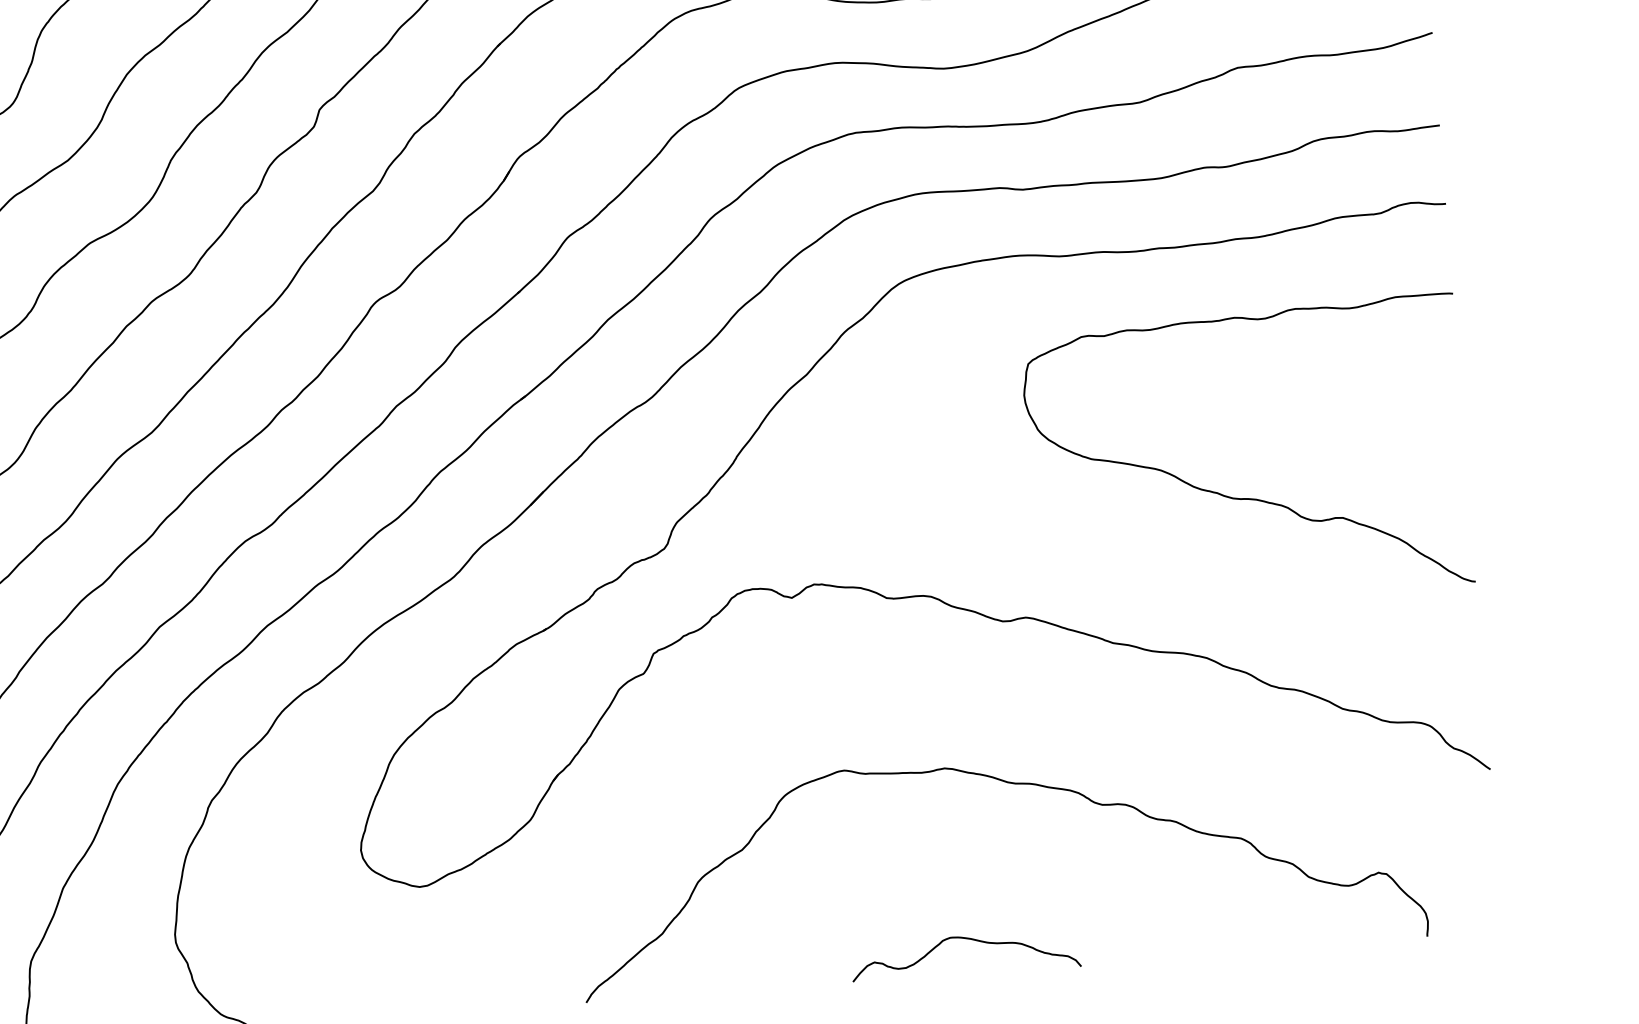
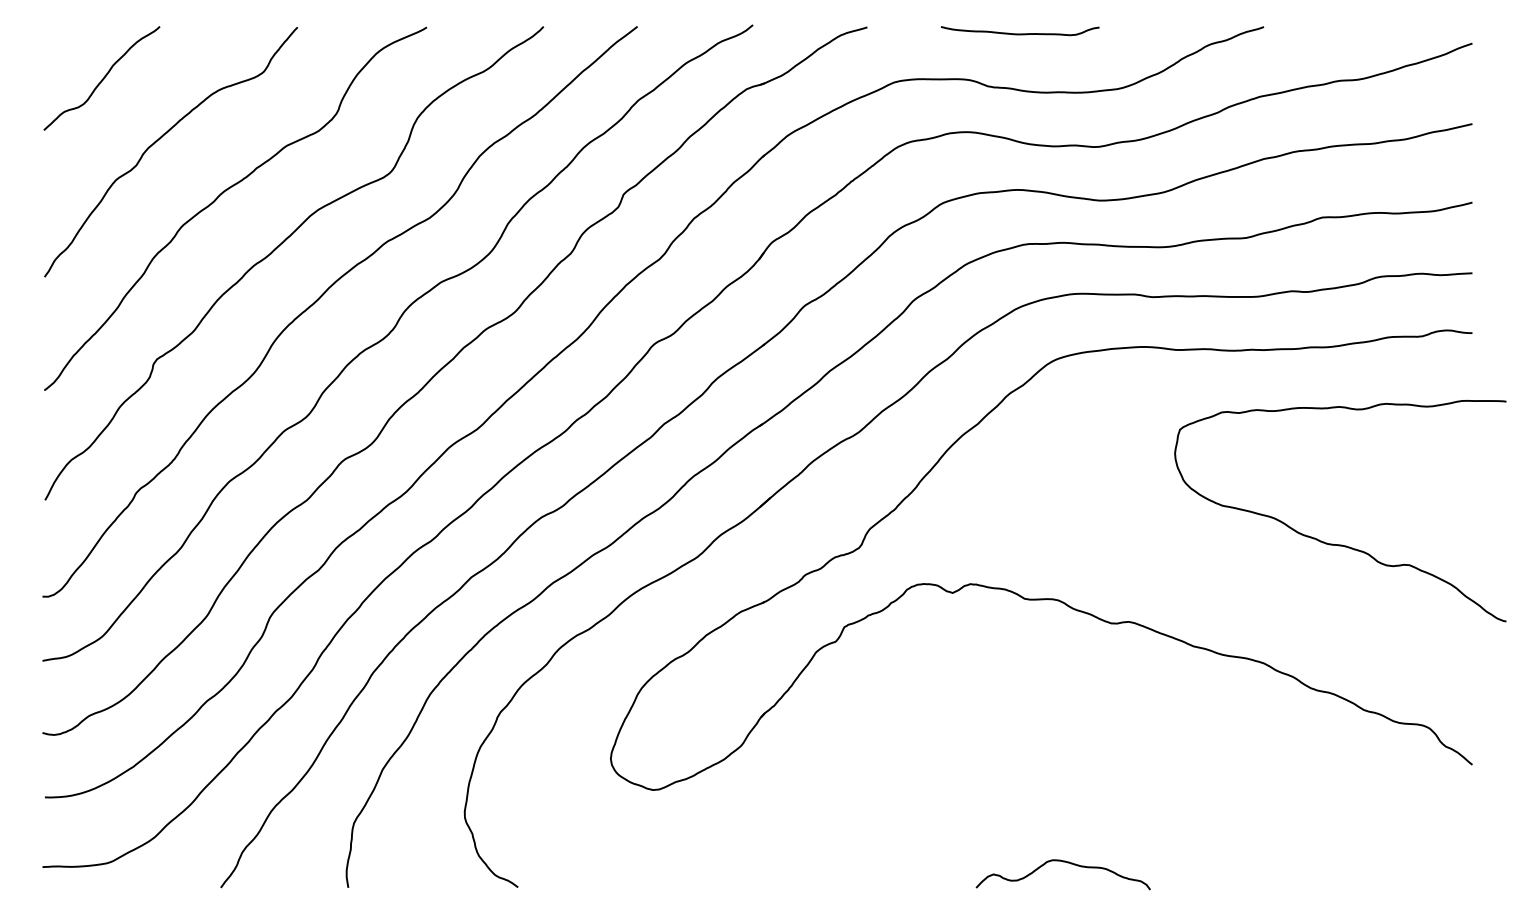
curve: (1239, 497) -> (1332, 543), moved
curve: (1010, 784) -> (1107, 747), removed

